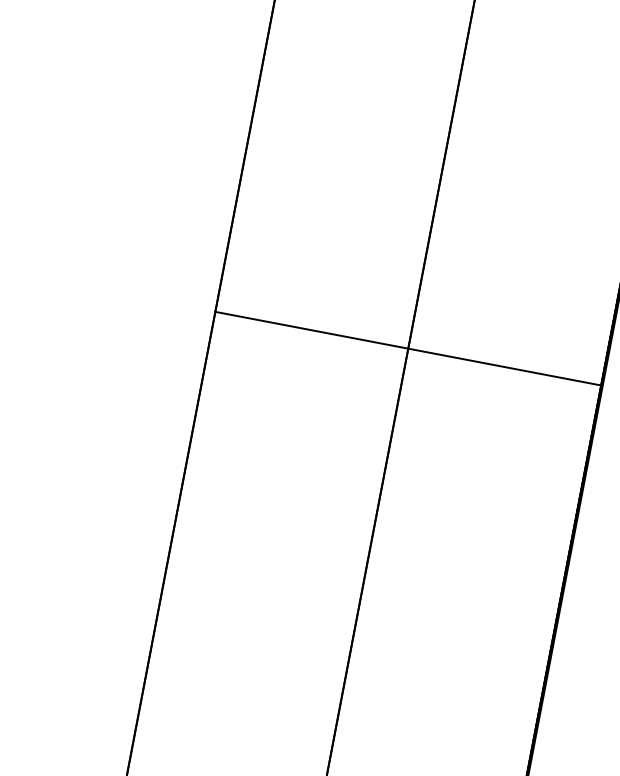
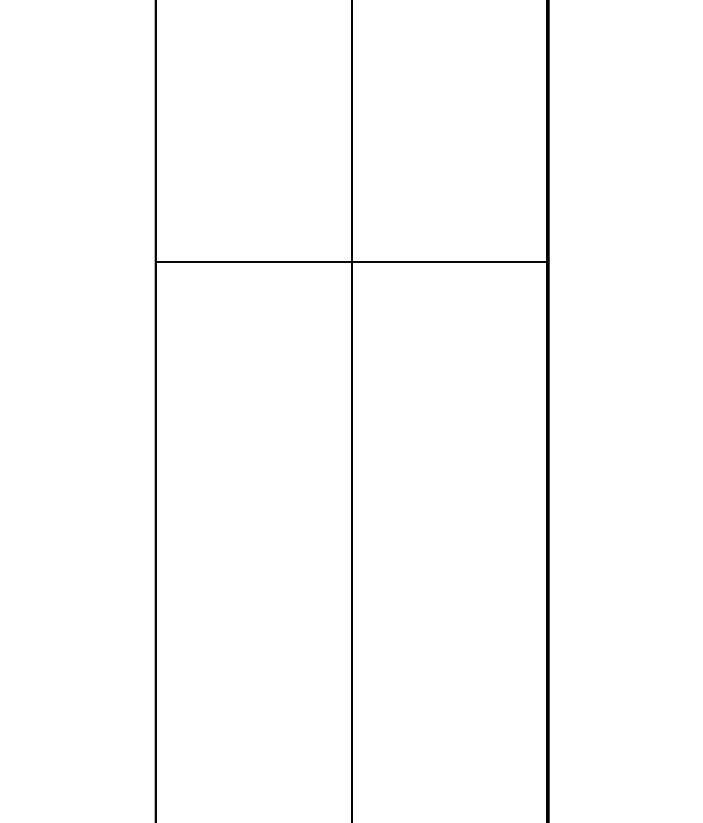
line: (408, 348) -> (351, 261), moved

